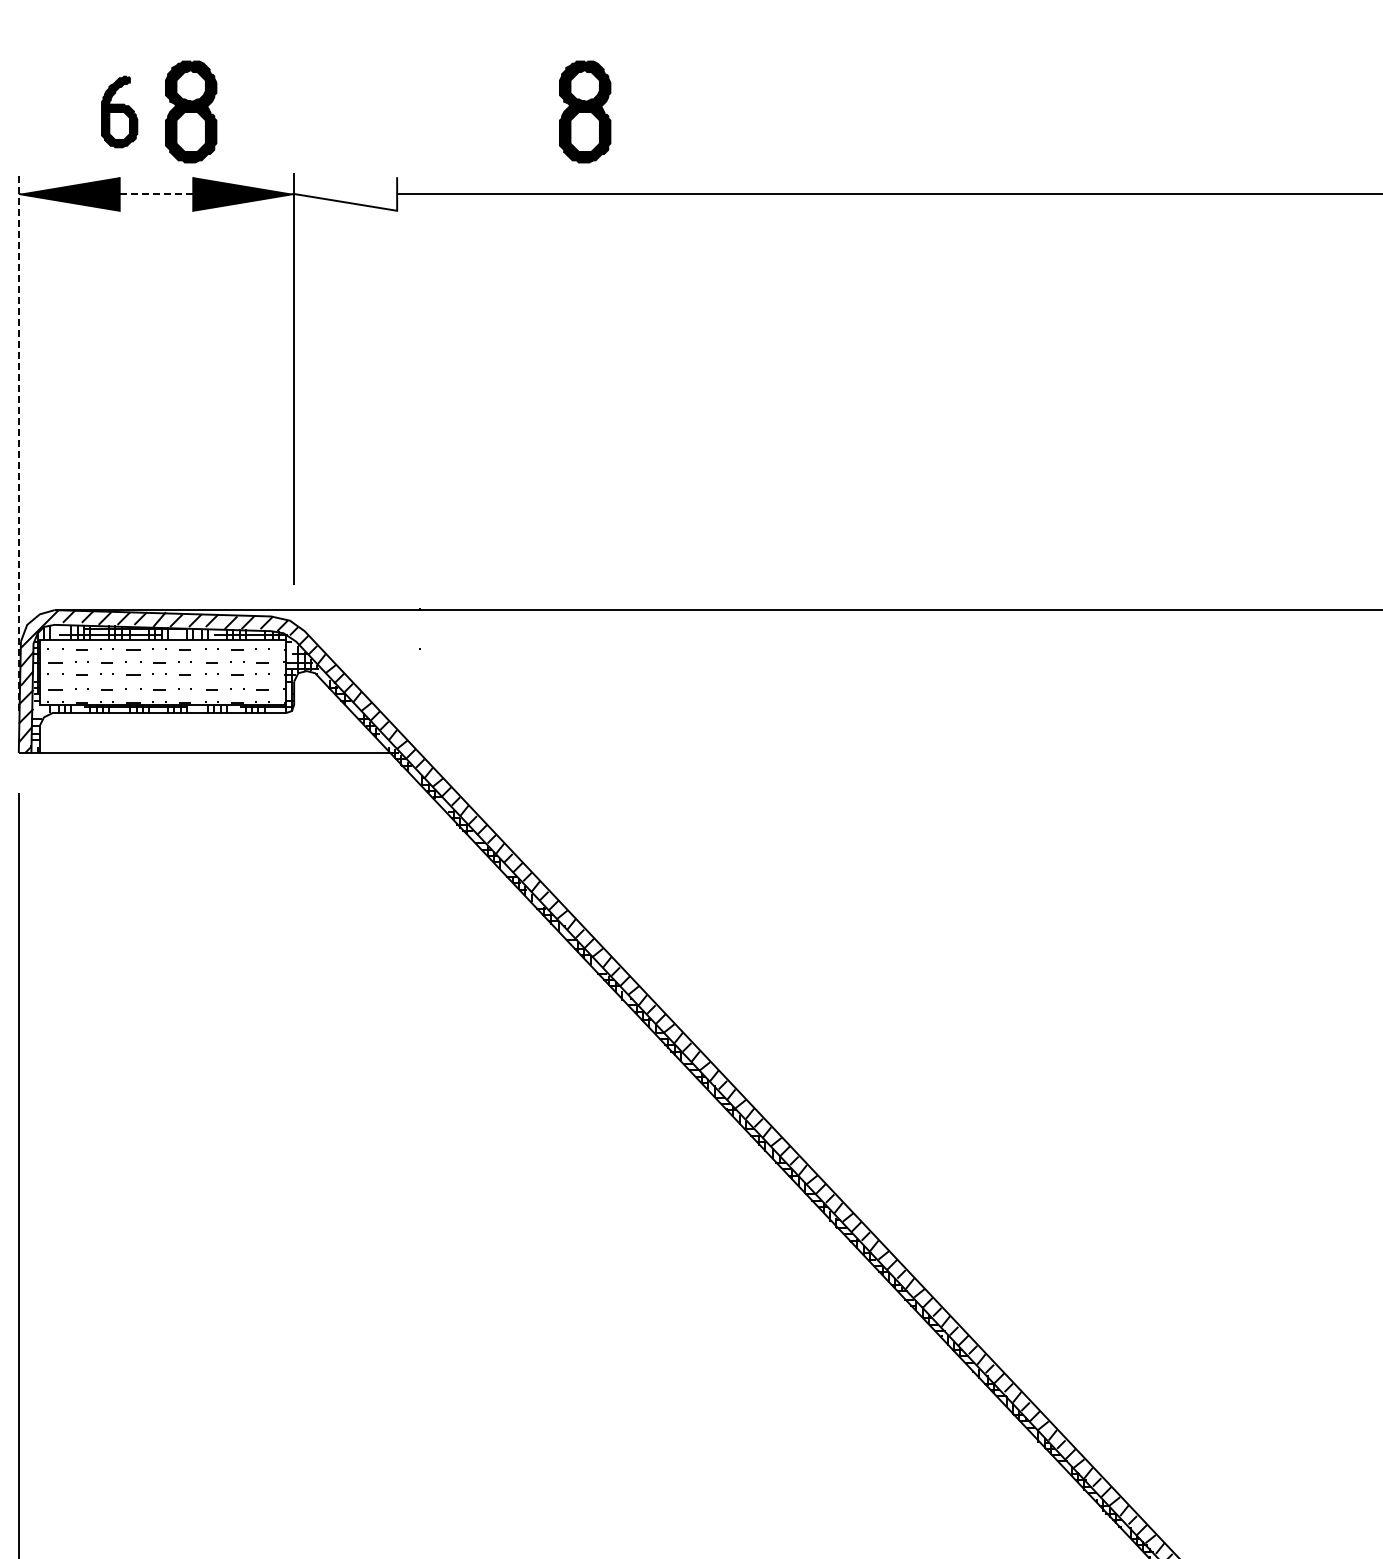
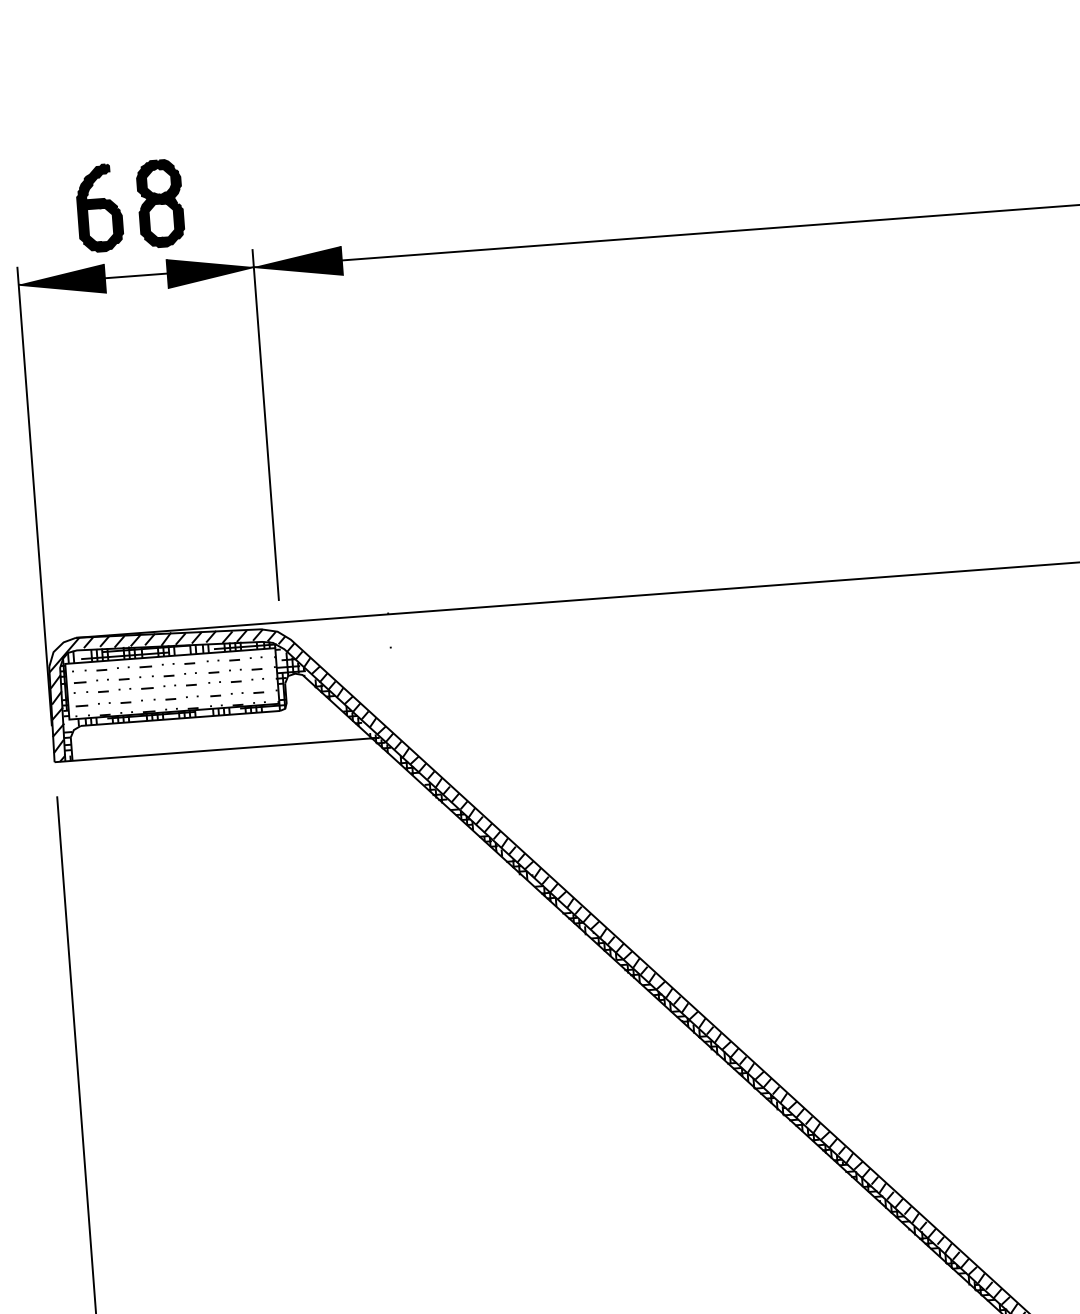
part: (119, 111) -> (99, 207), size x1.43
part: (585, 111) -> (497, 177), removed
fill: (345, 193) -> (297, 263), added
line: (156, 194) -> (136, 276), dashed -> solid
line: (18, 441) -> (34, 496), dashed -> solid

